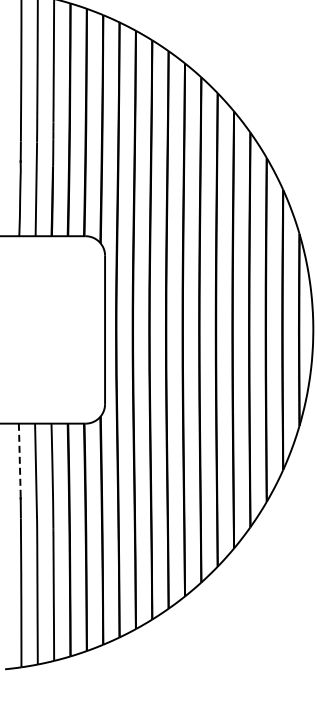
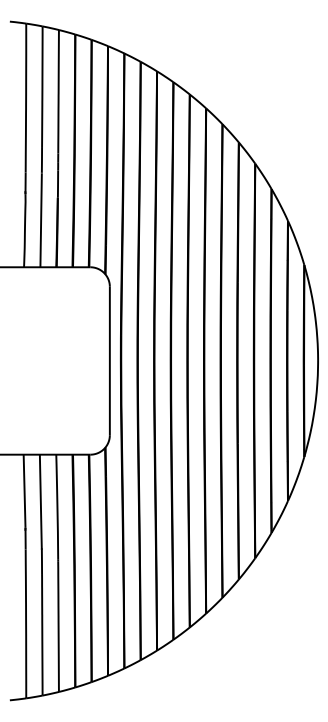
line: (19, 460) -> (24, 491), dashed -> solid

